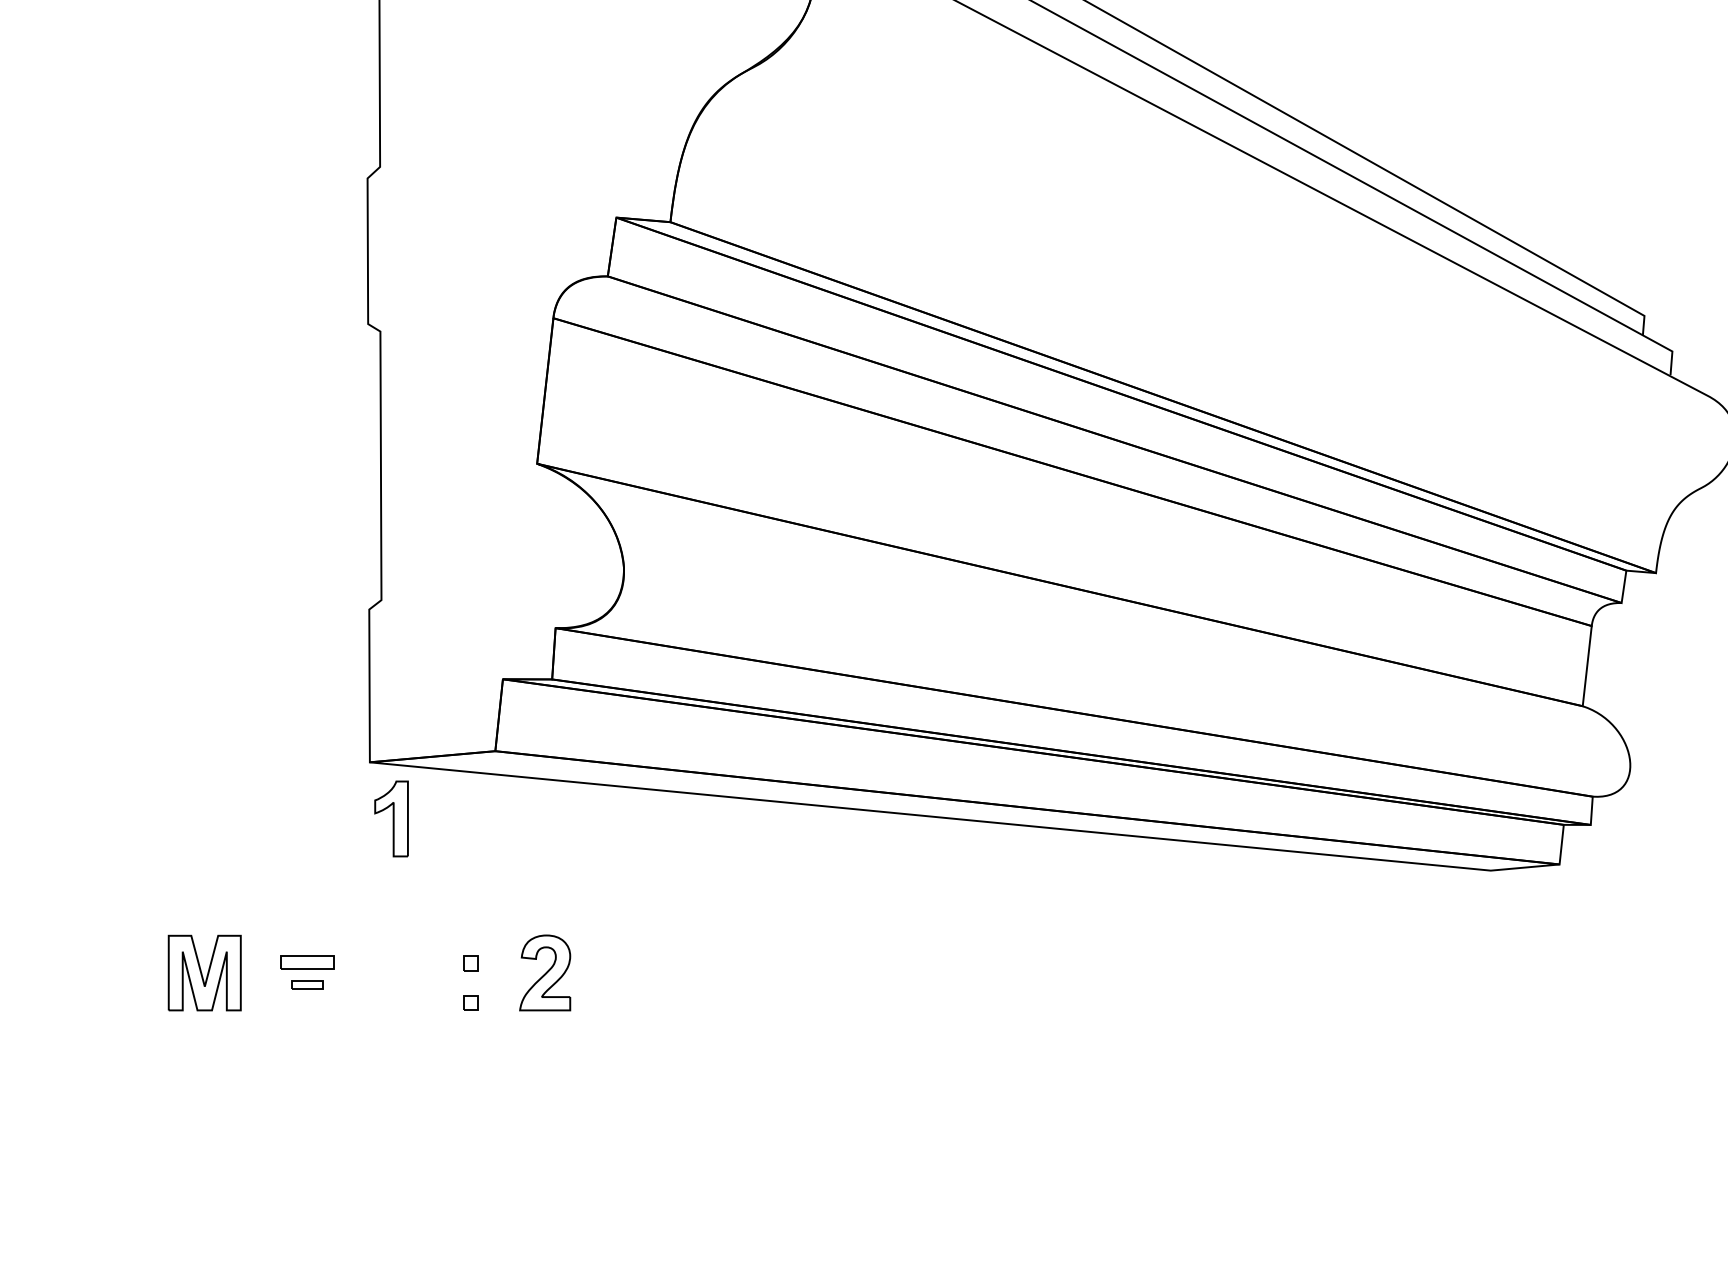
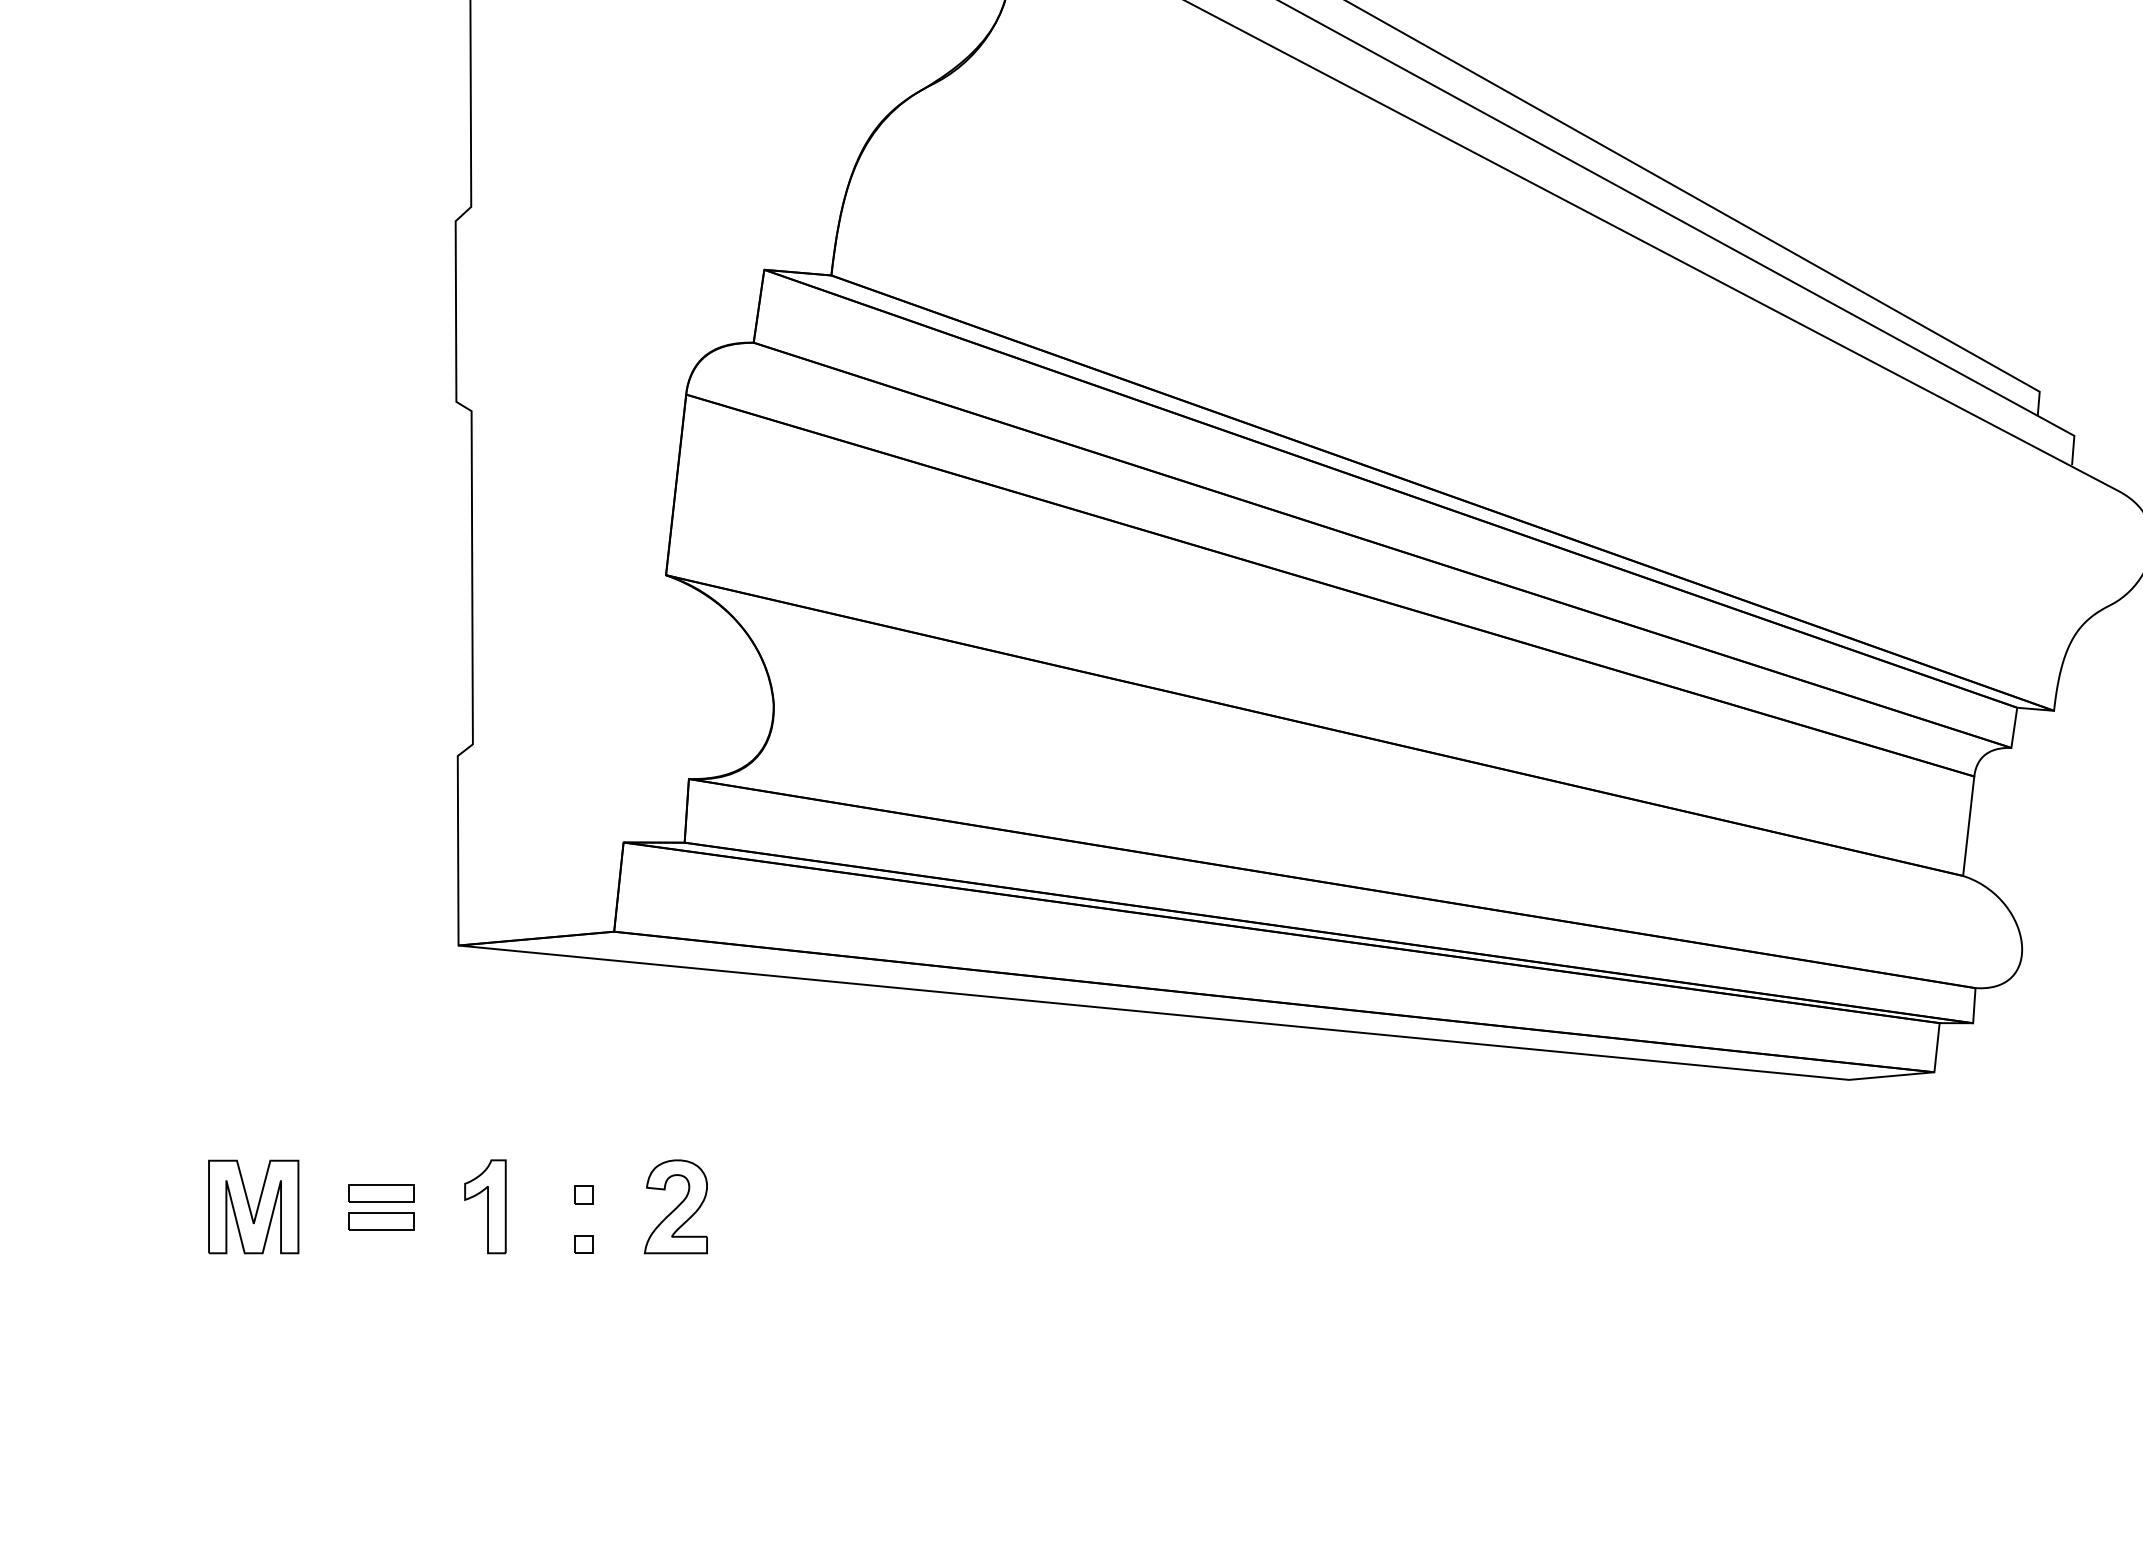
part: (391, 818) -> (485, 1206), moved
part: (307, 984) -> (381, 1221), size x1.67

